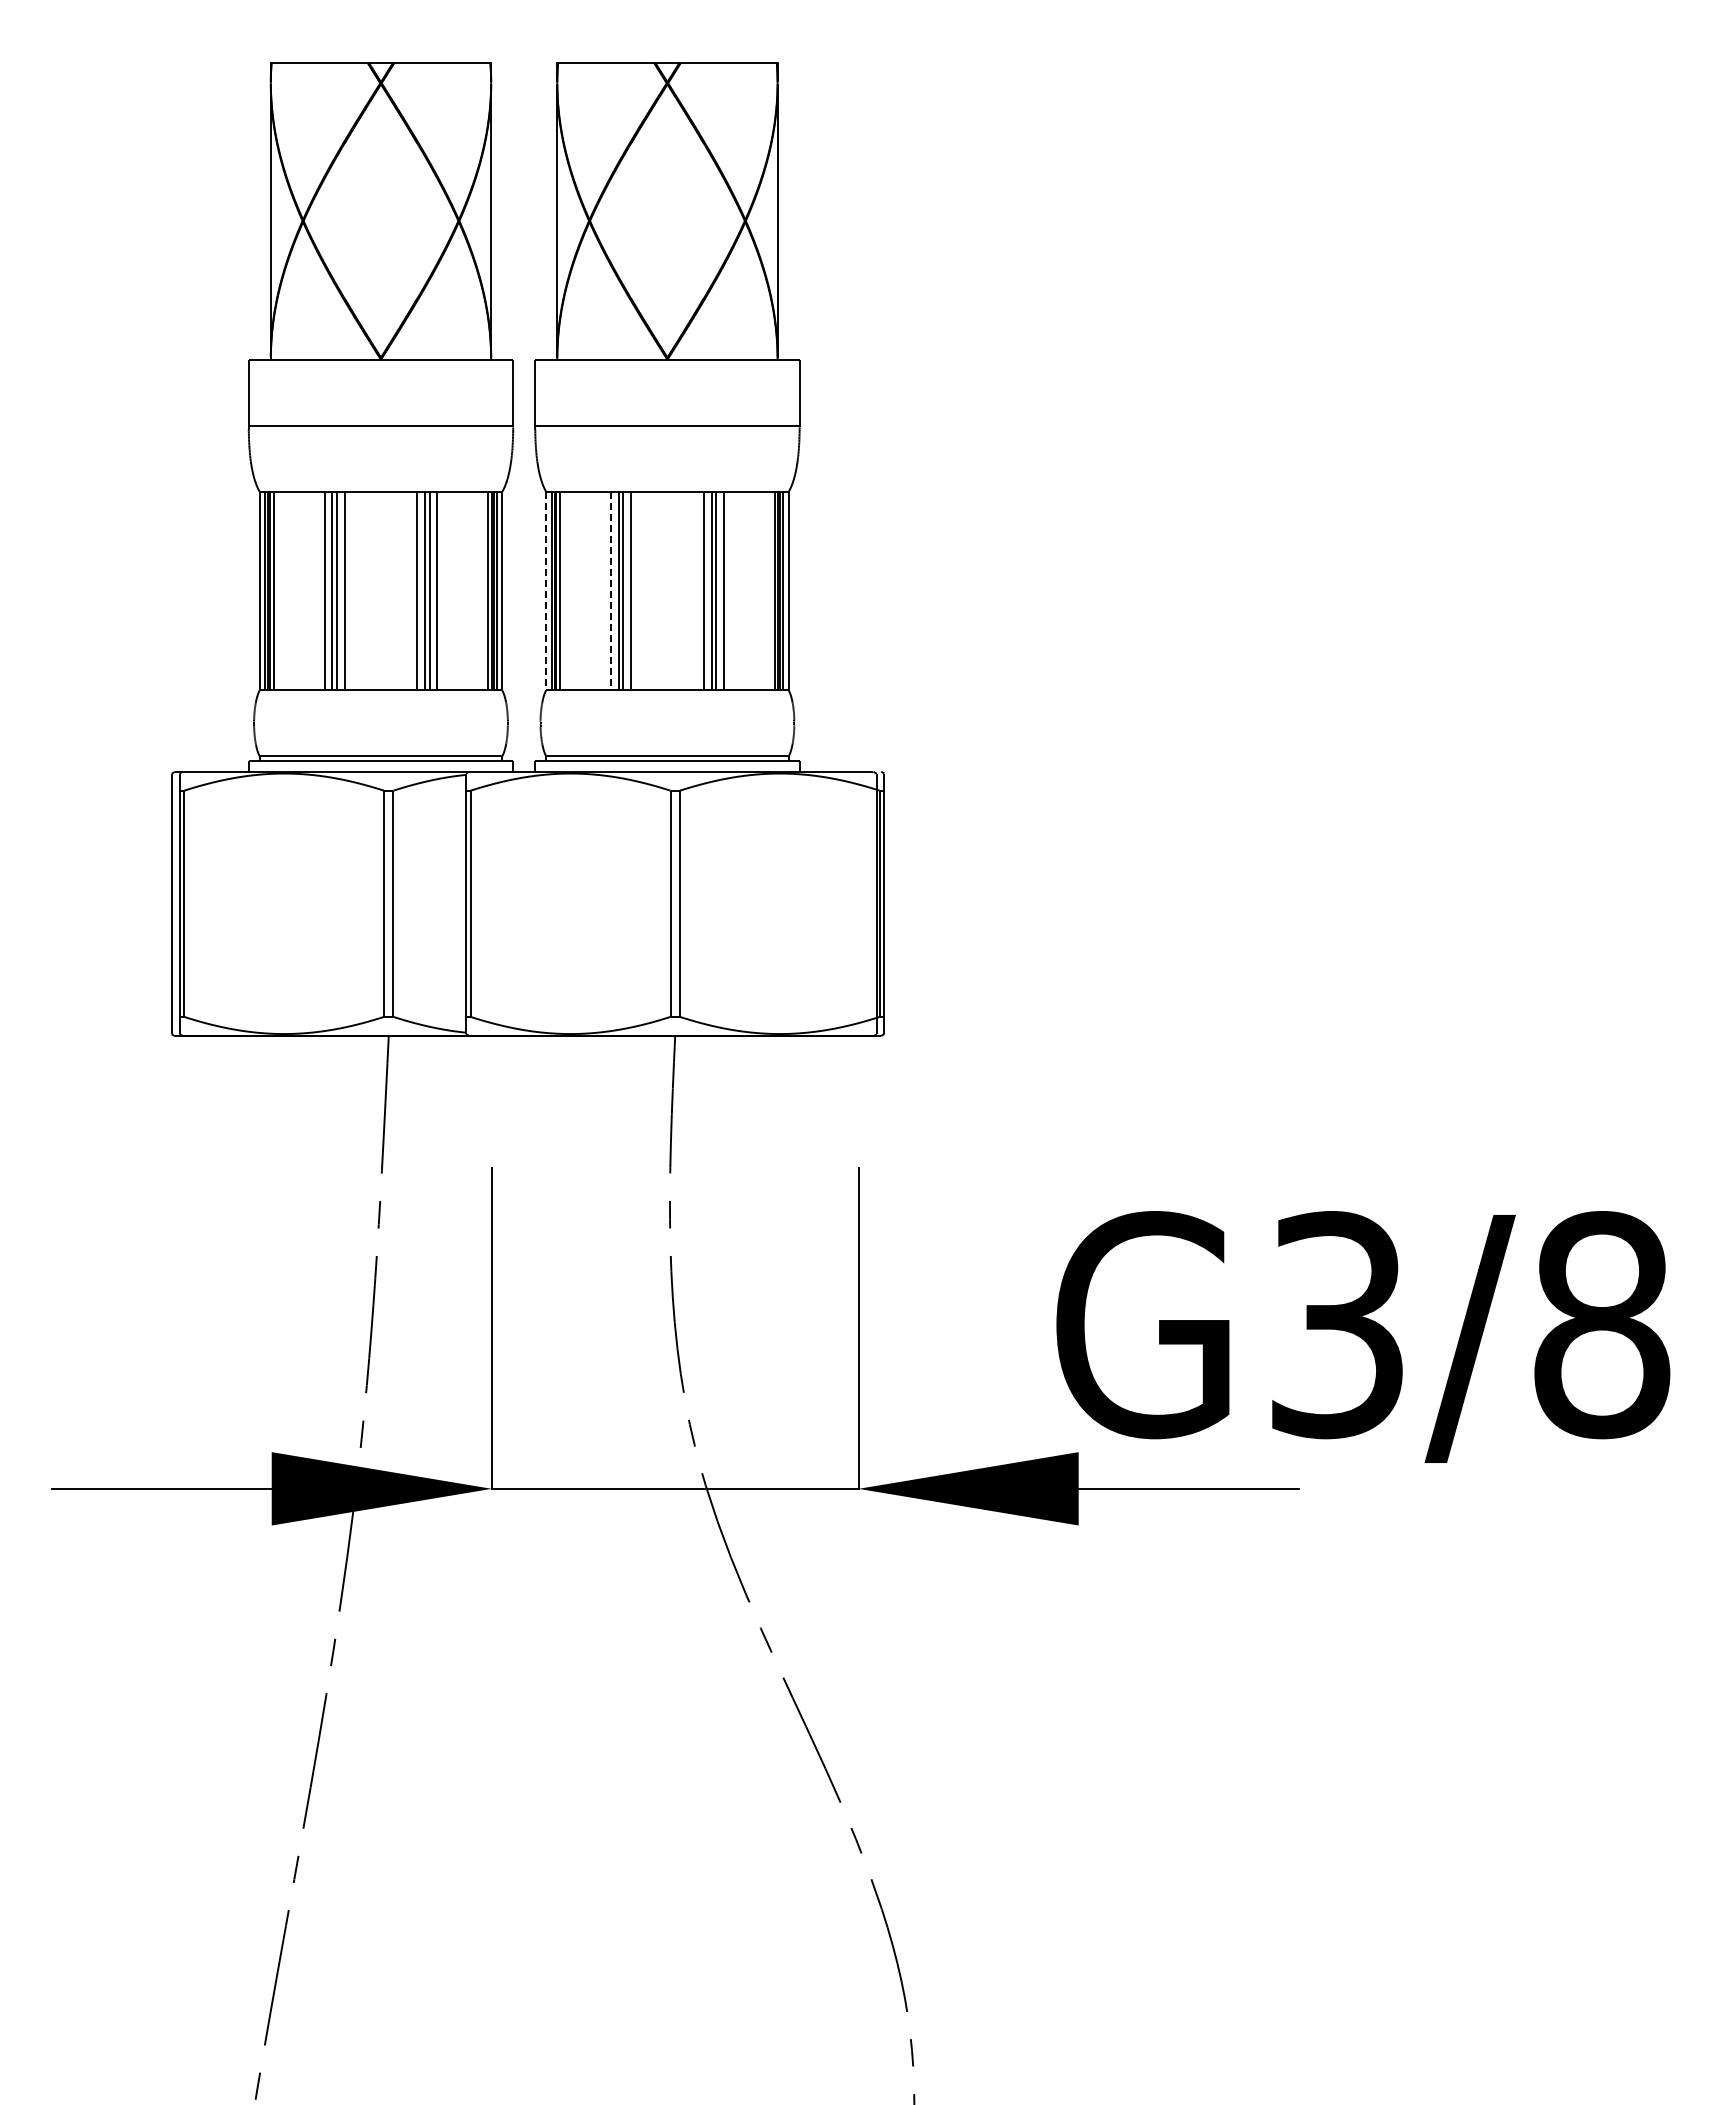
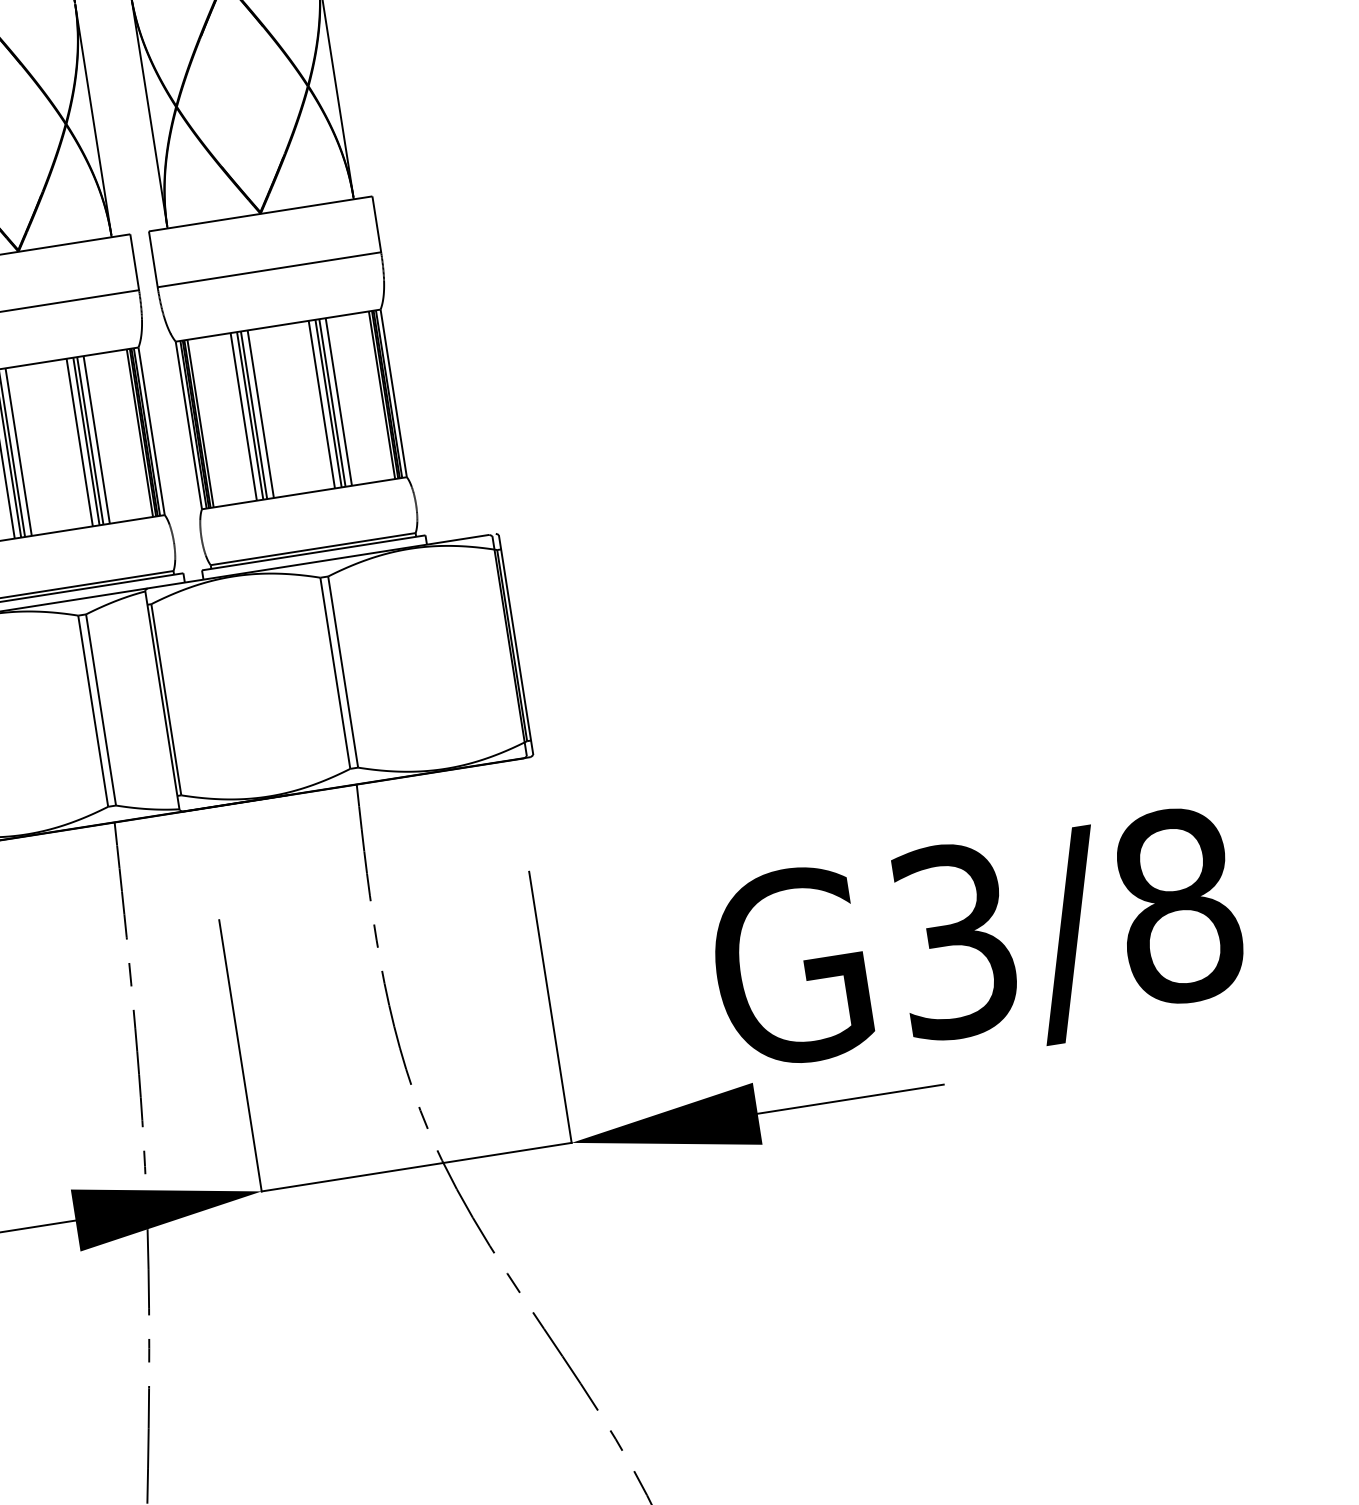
line: (546, 591) -> (189, 425), dashed -> solid
line: (611, 591) -> (244, 417), dashed -> solid

